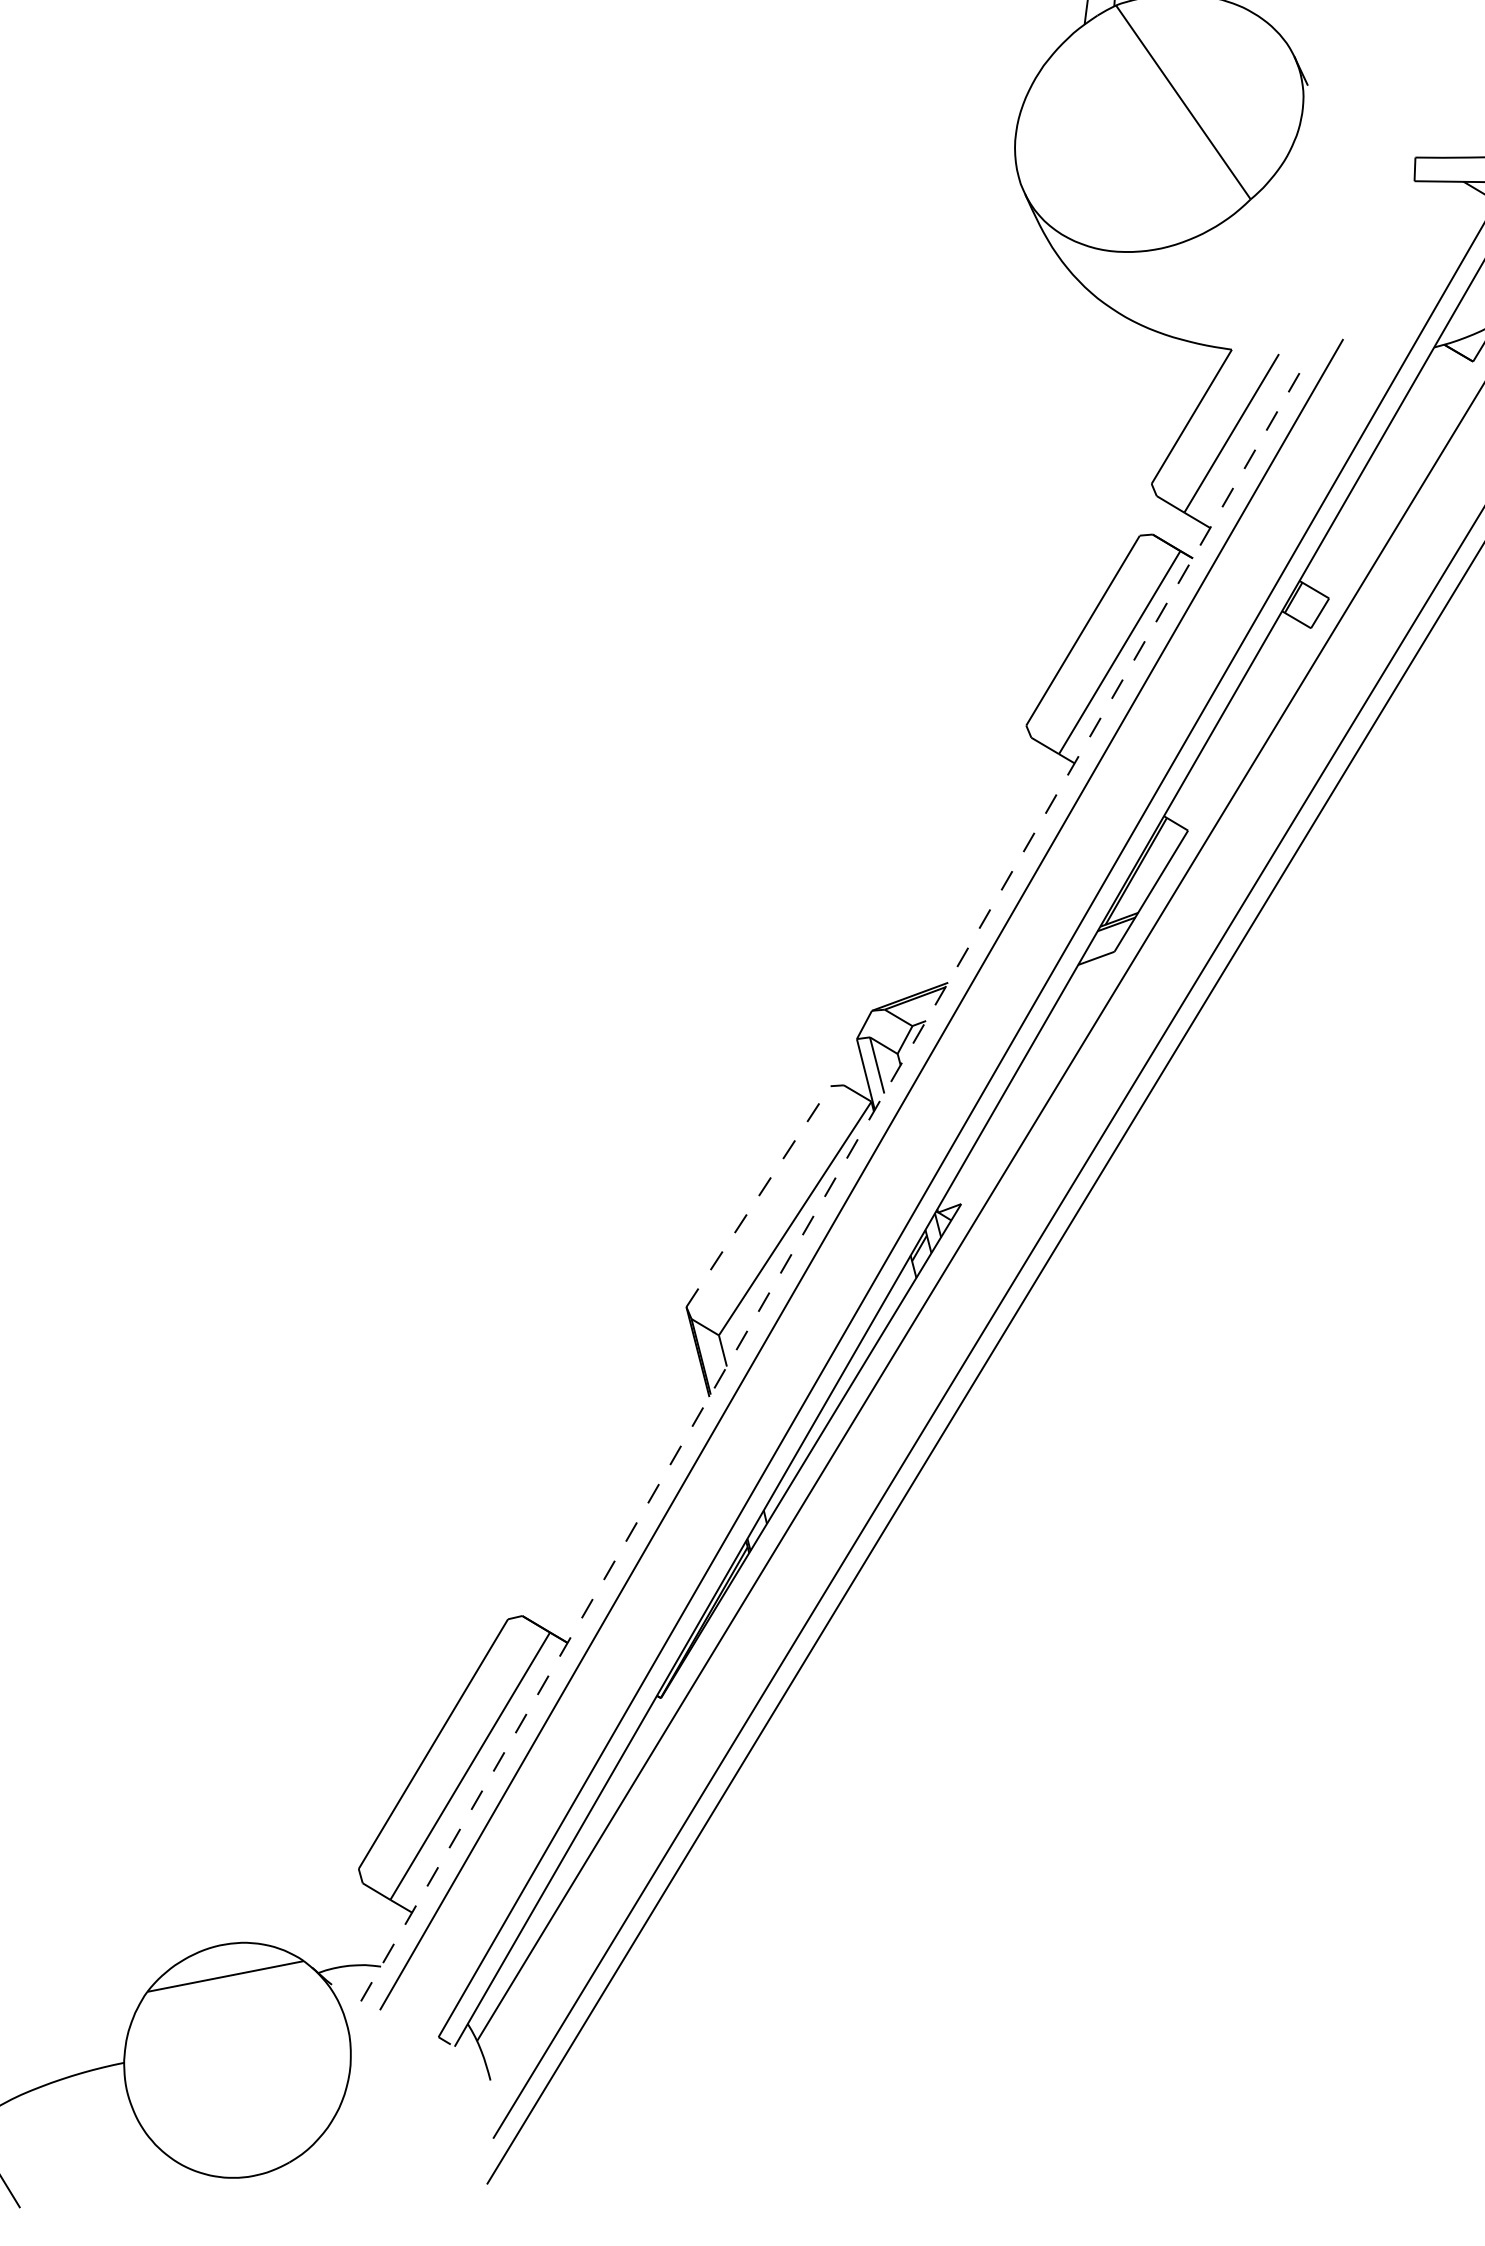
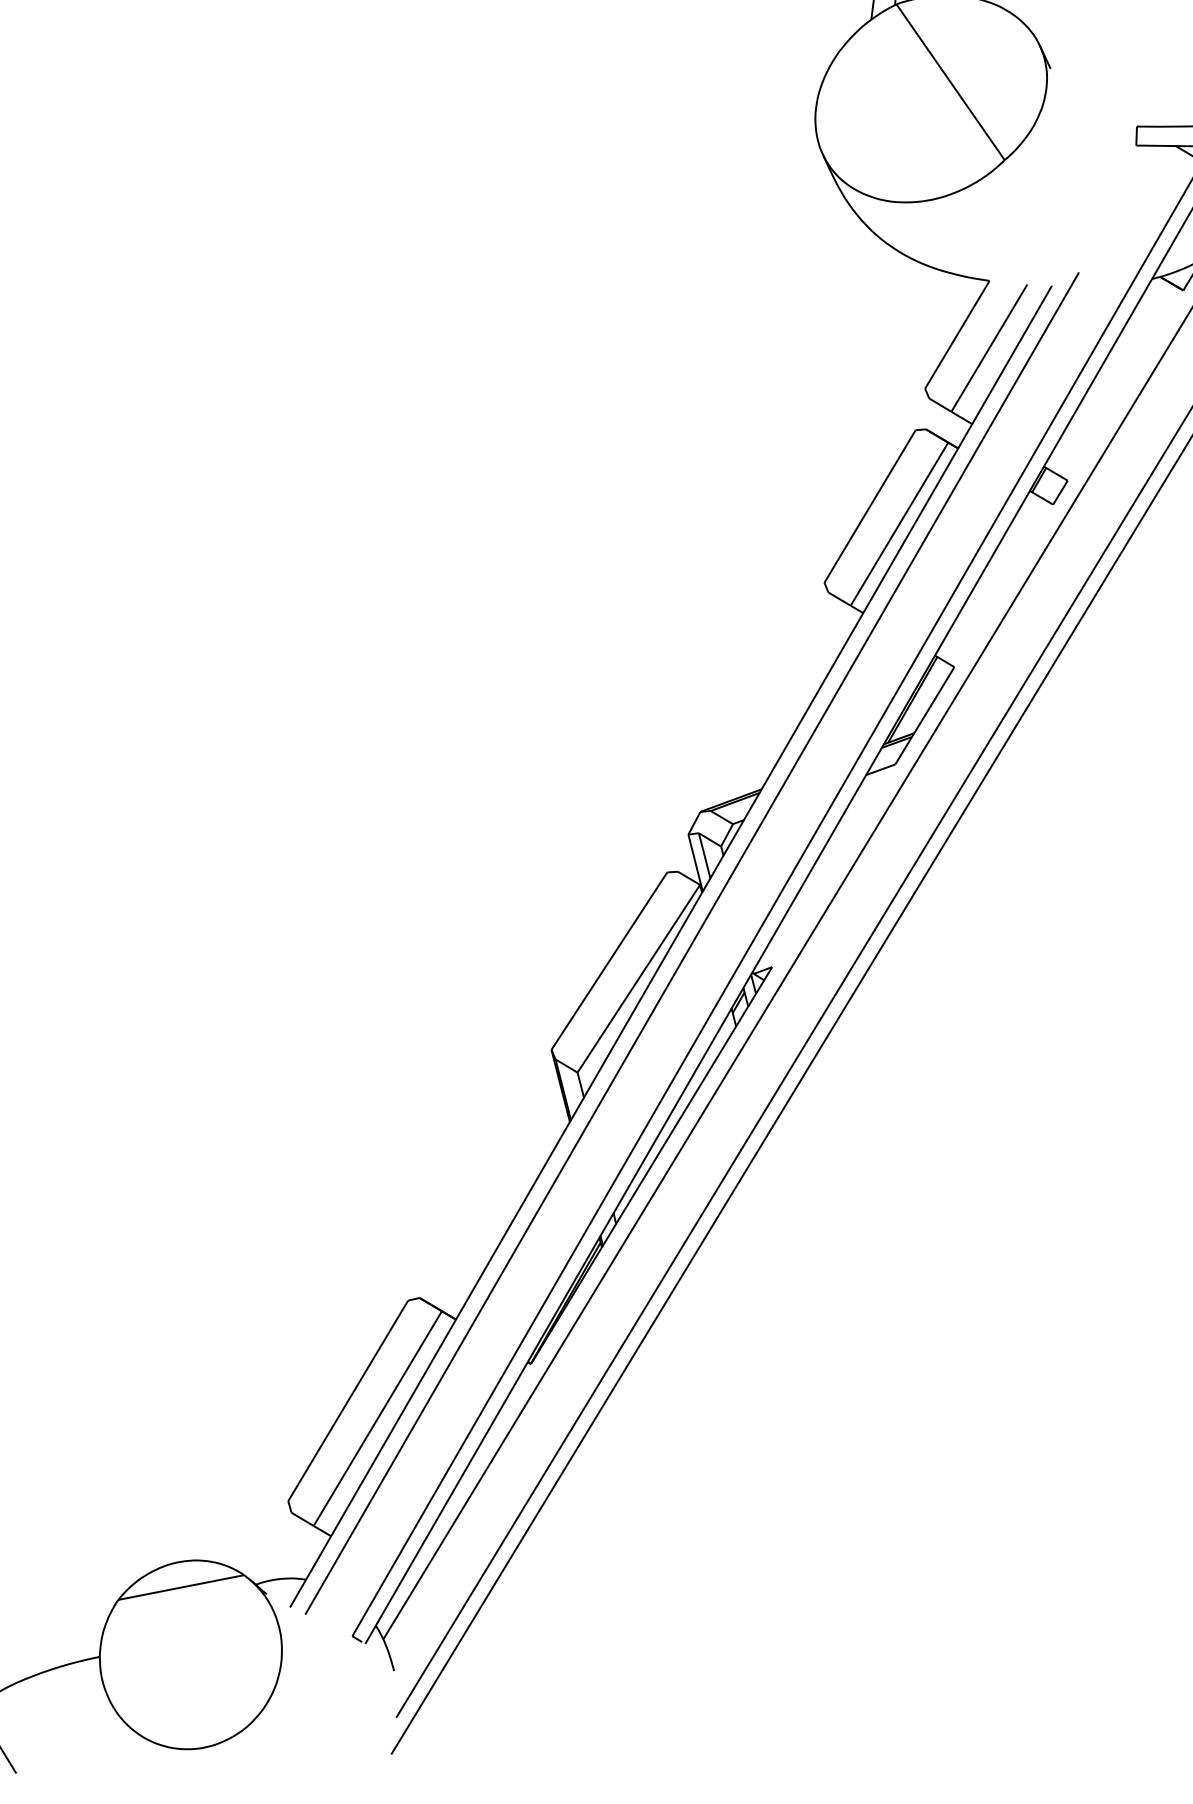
line: (835, 1178) -> (671, 946), dashed -> solid
line: (758, 1196) -> (609, 961), dashed -> solid

